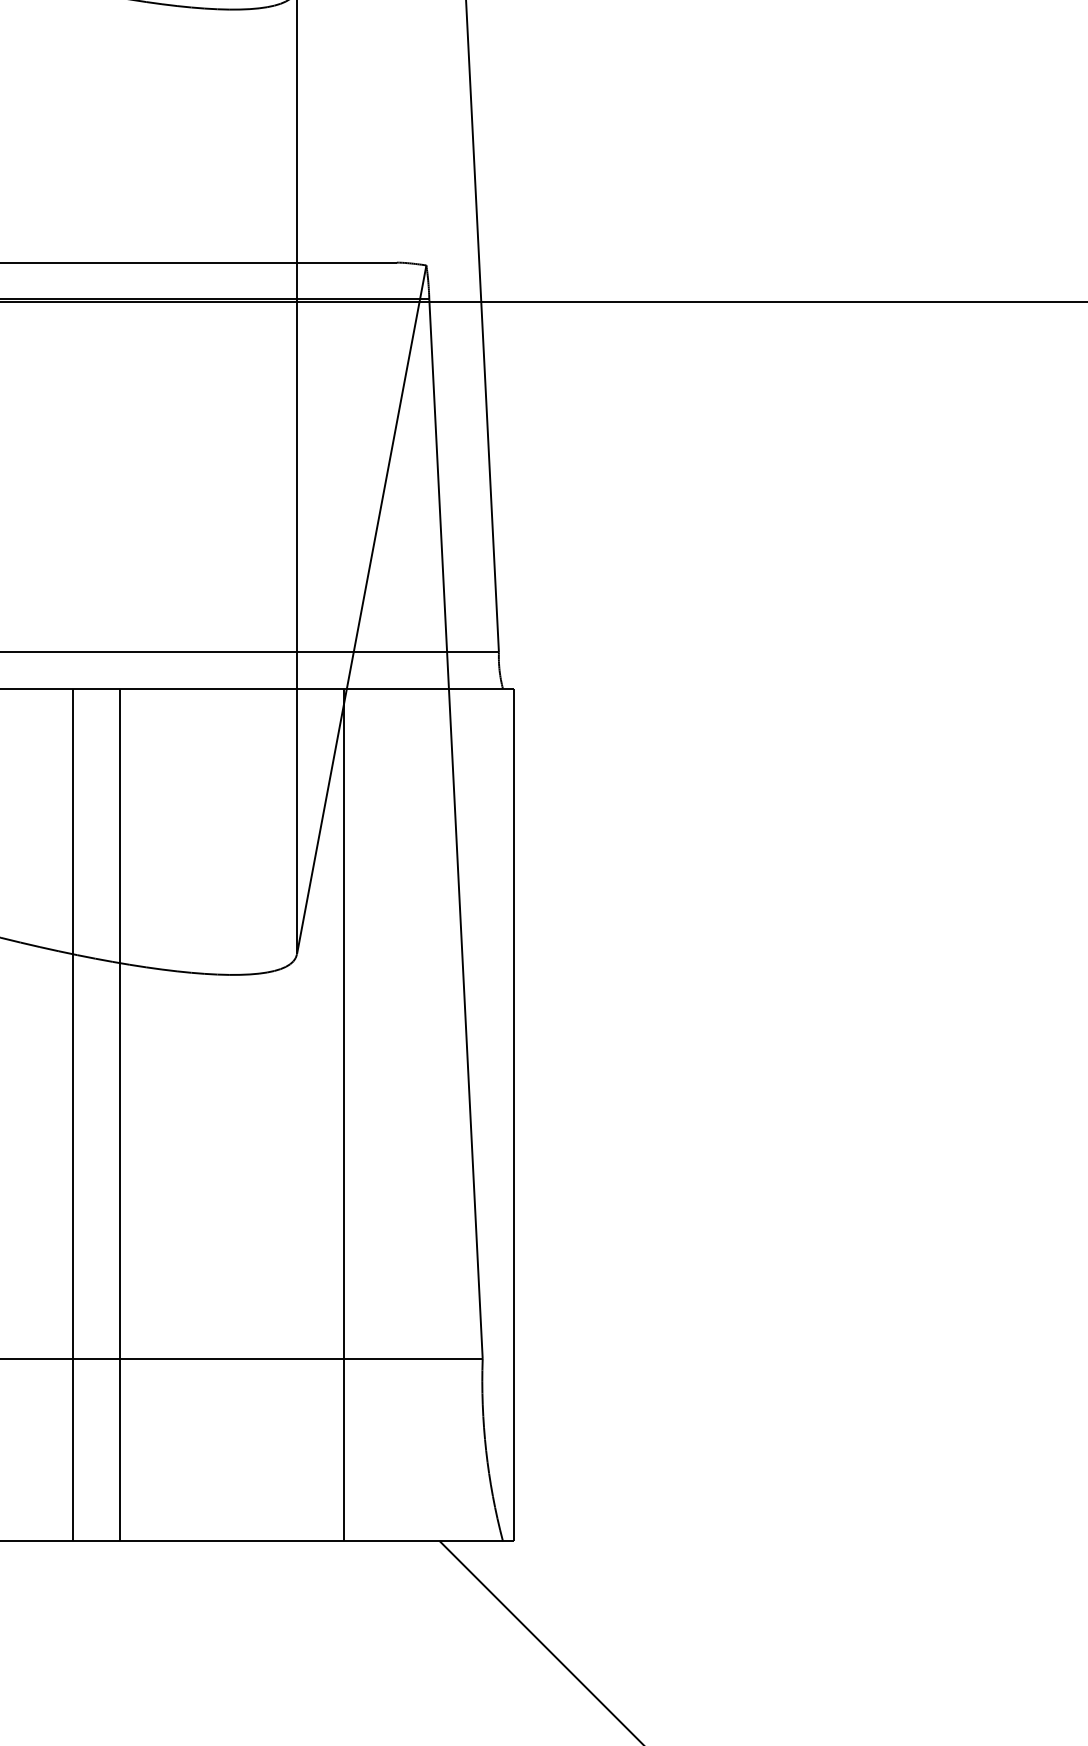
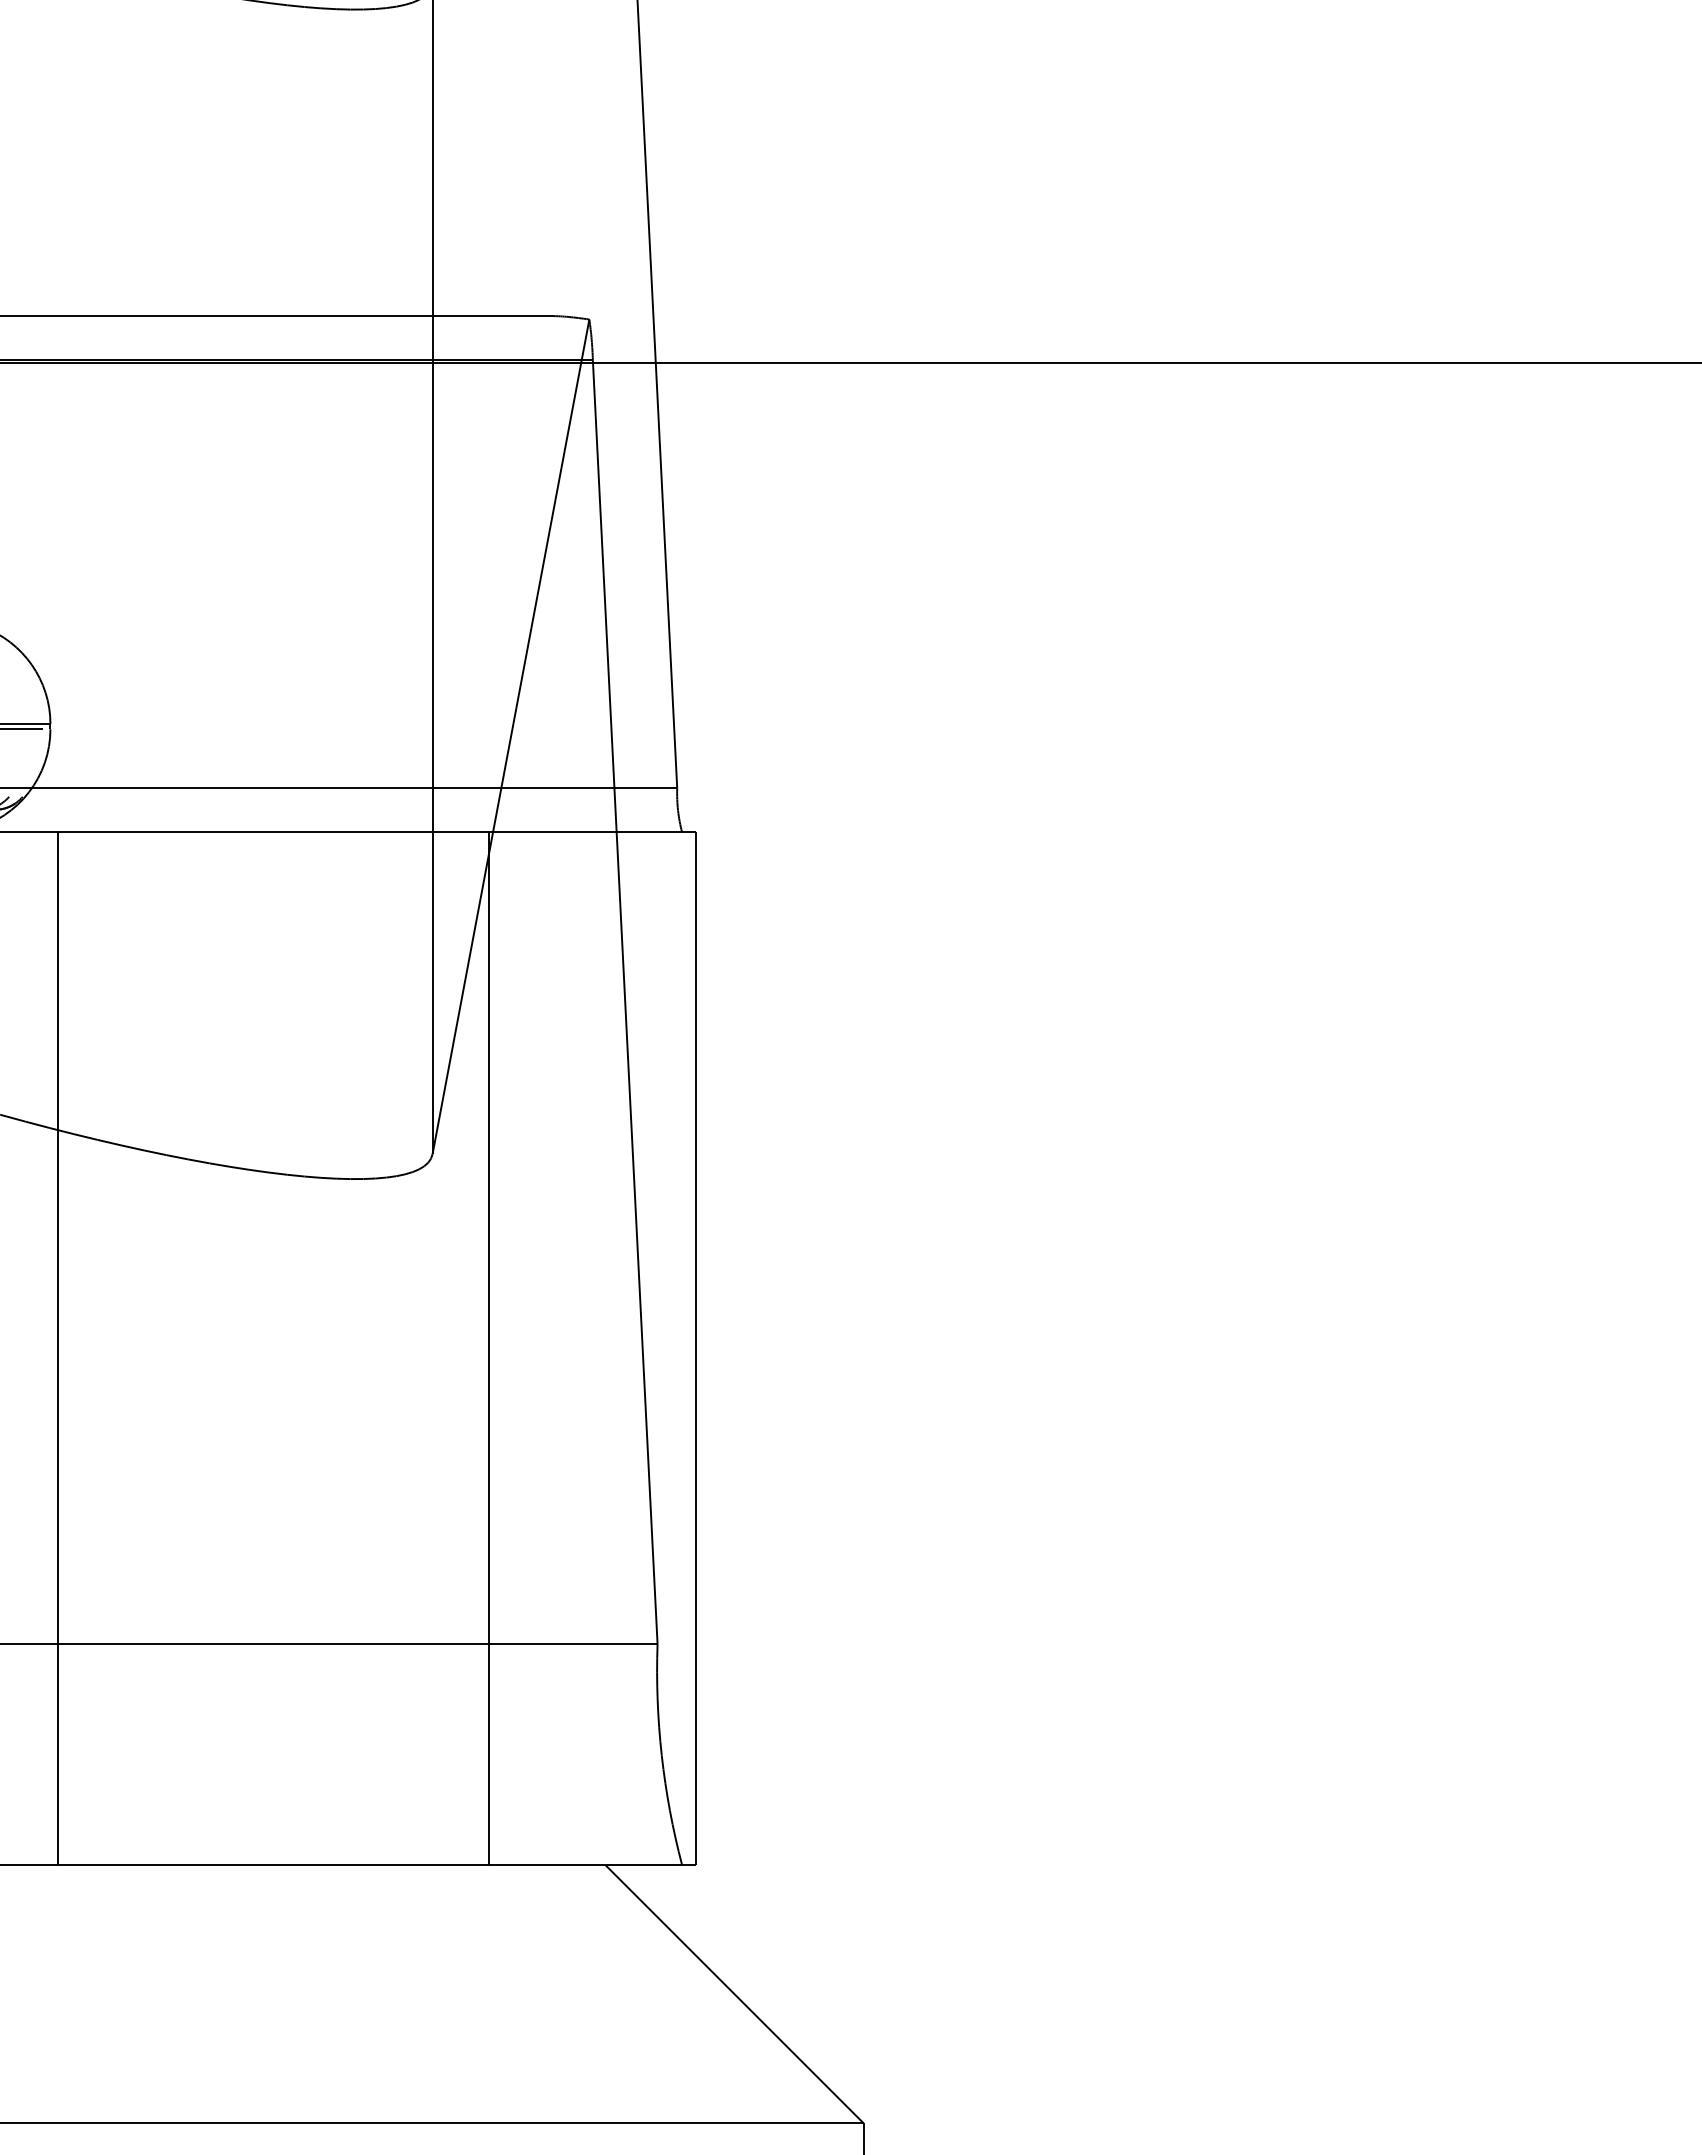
line: (73, 1114) -> (161, 1348), removed
line: (119, 1114) -> (217, 1348), removed

